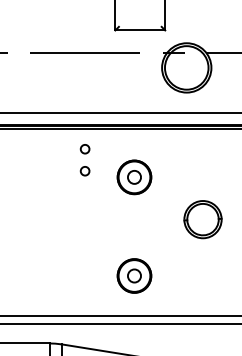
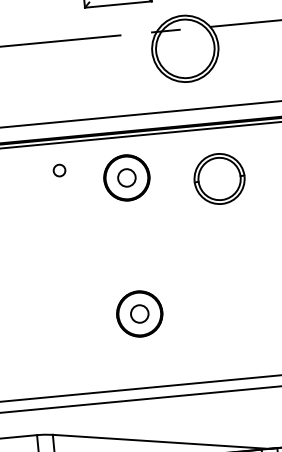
circle: (84, 171) -> (61, 200), removed
part: (134, 177) -> (126, 178), moved
part: (202, 219) -> (218, 178), moved
part: (134, 275) -> (139, 313), moved

